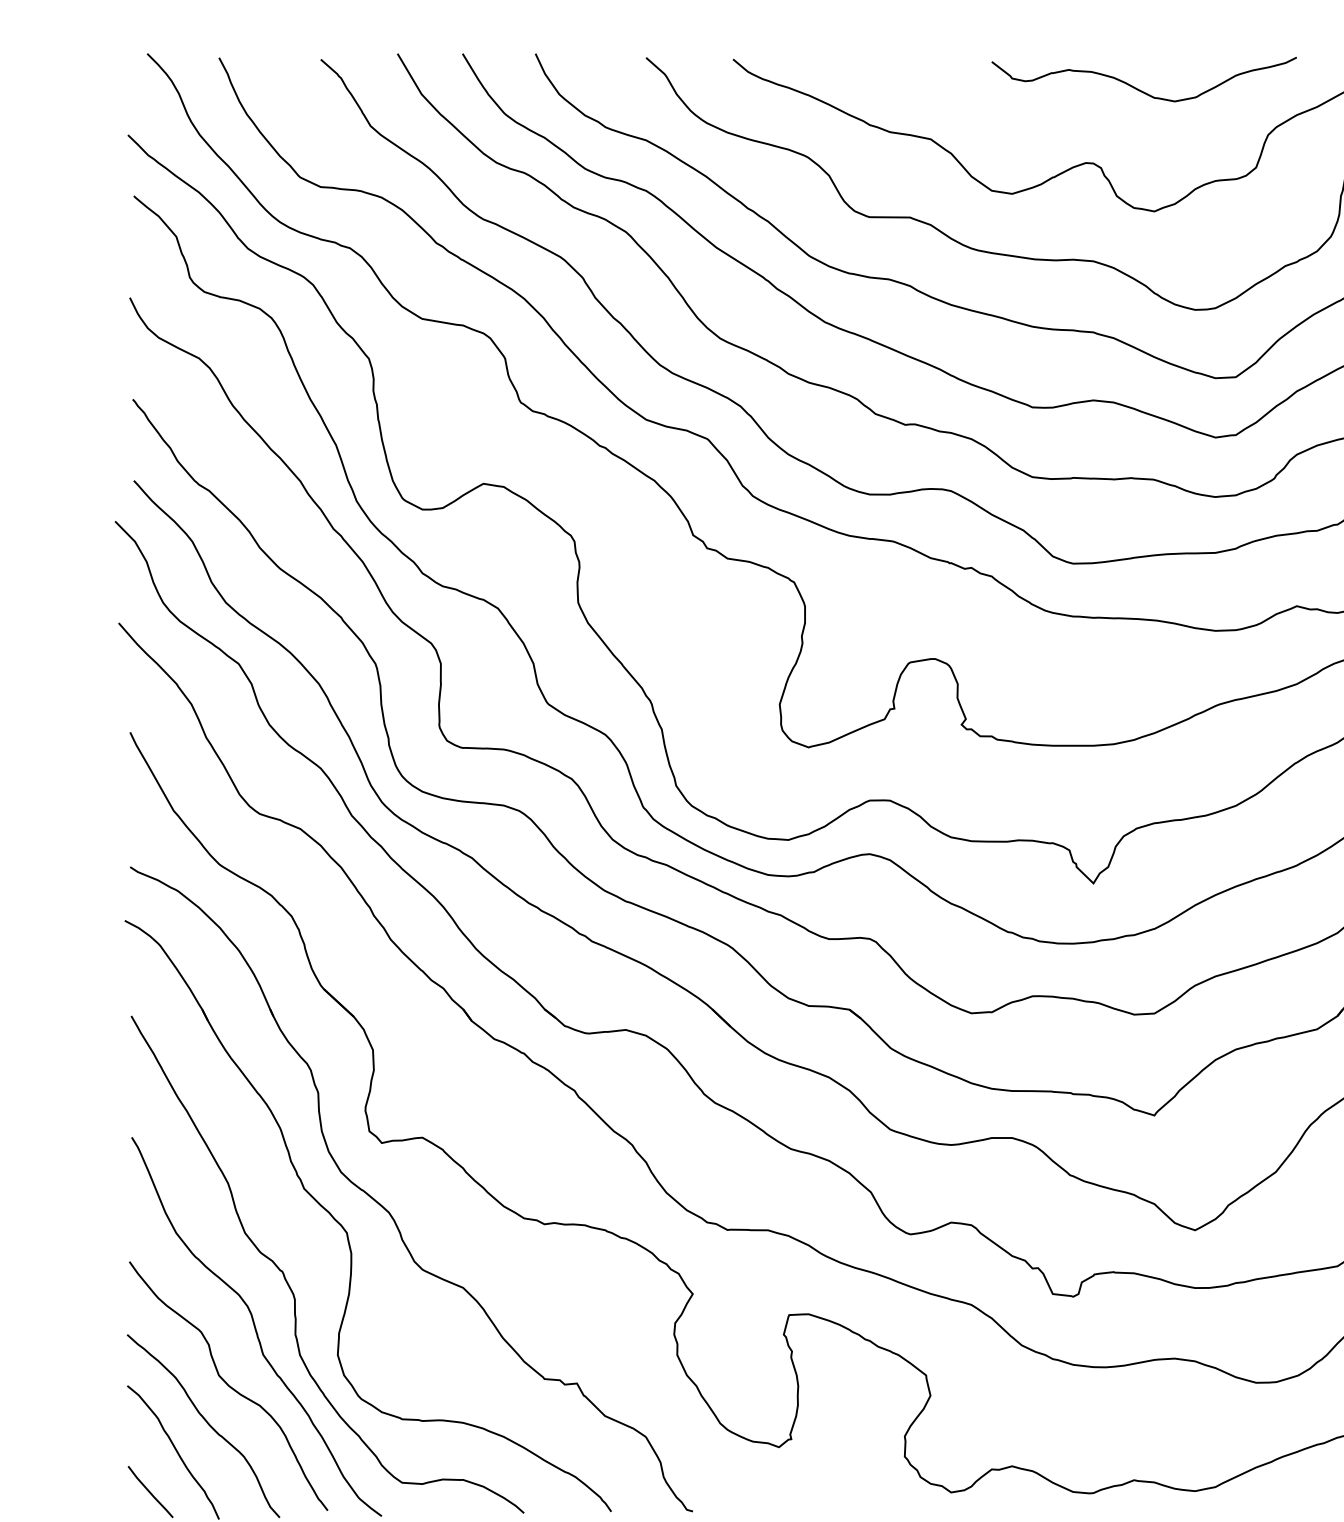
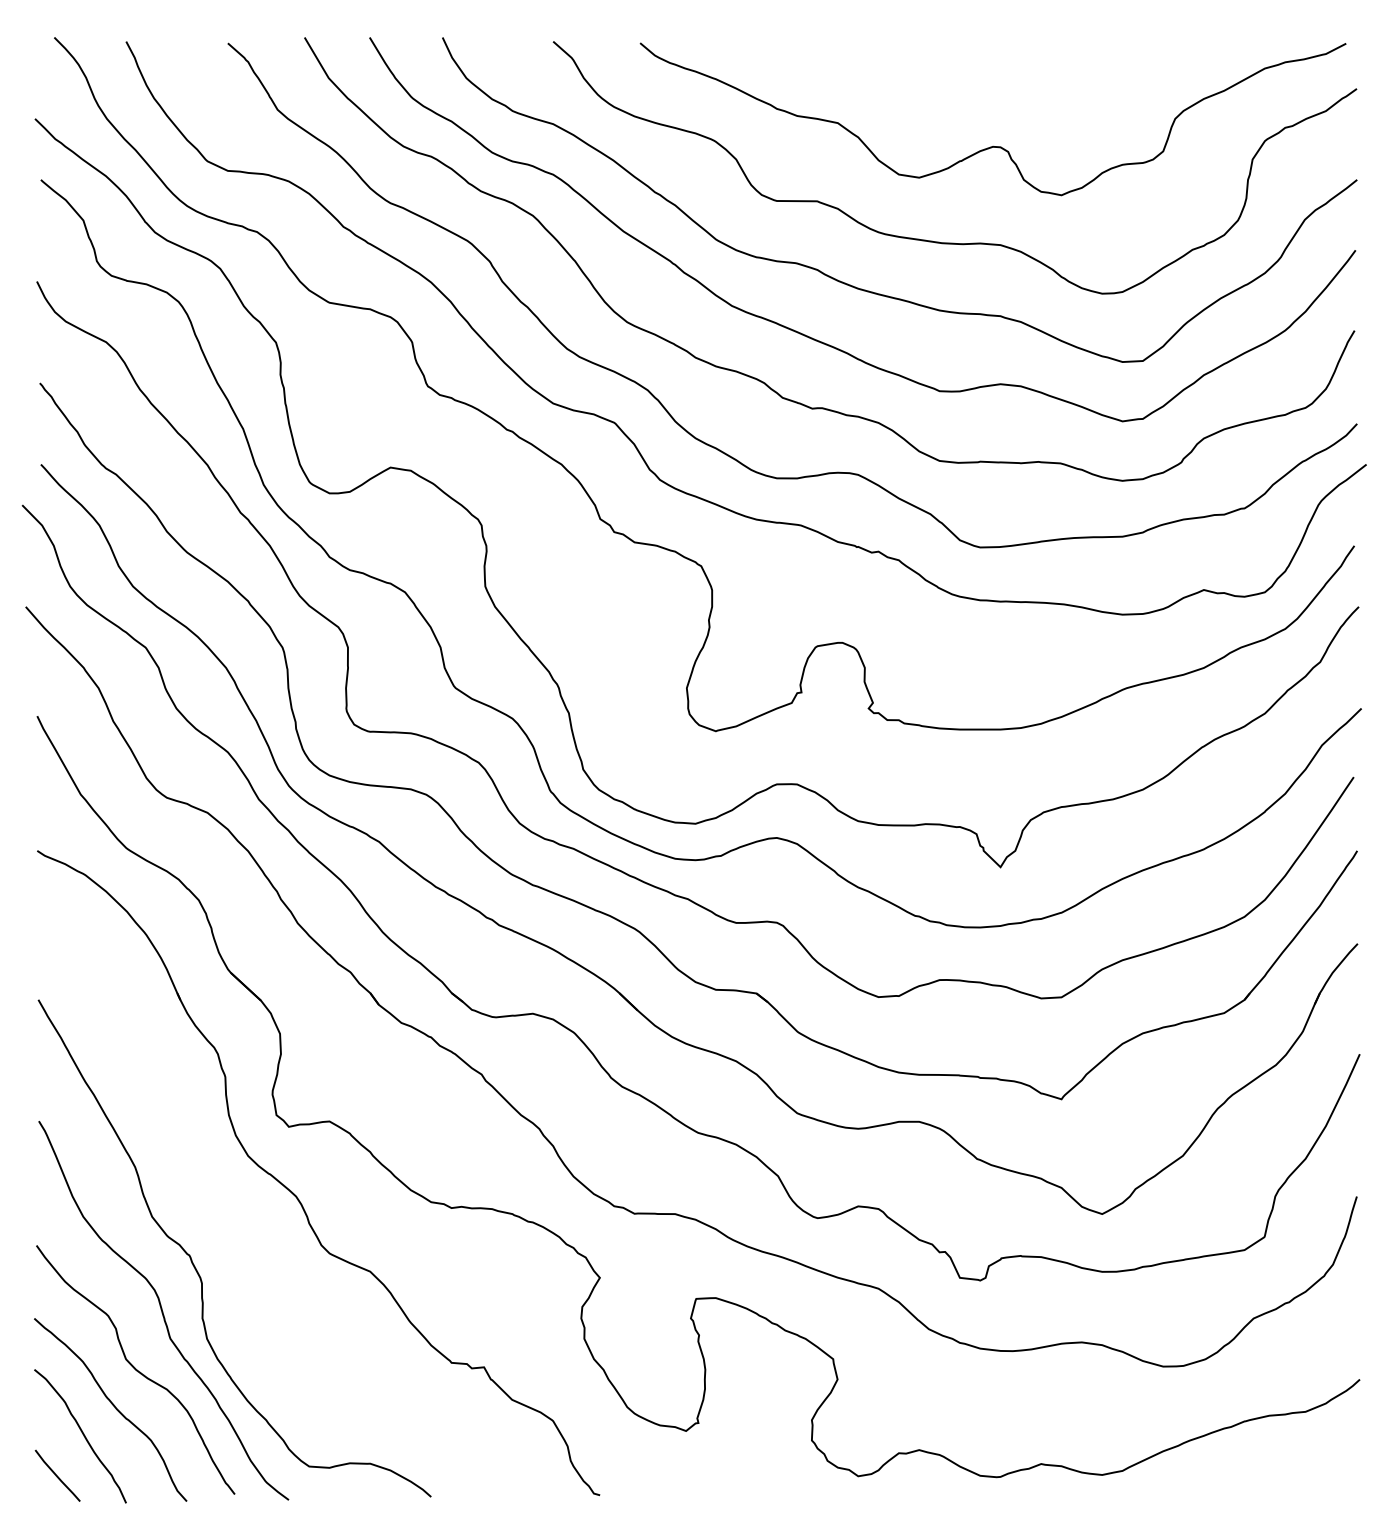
curve: (1138, 88) -> (1045, 72), removed
part: (347, 1231) -> (254, 1215), removed

